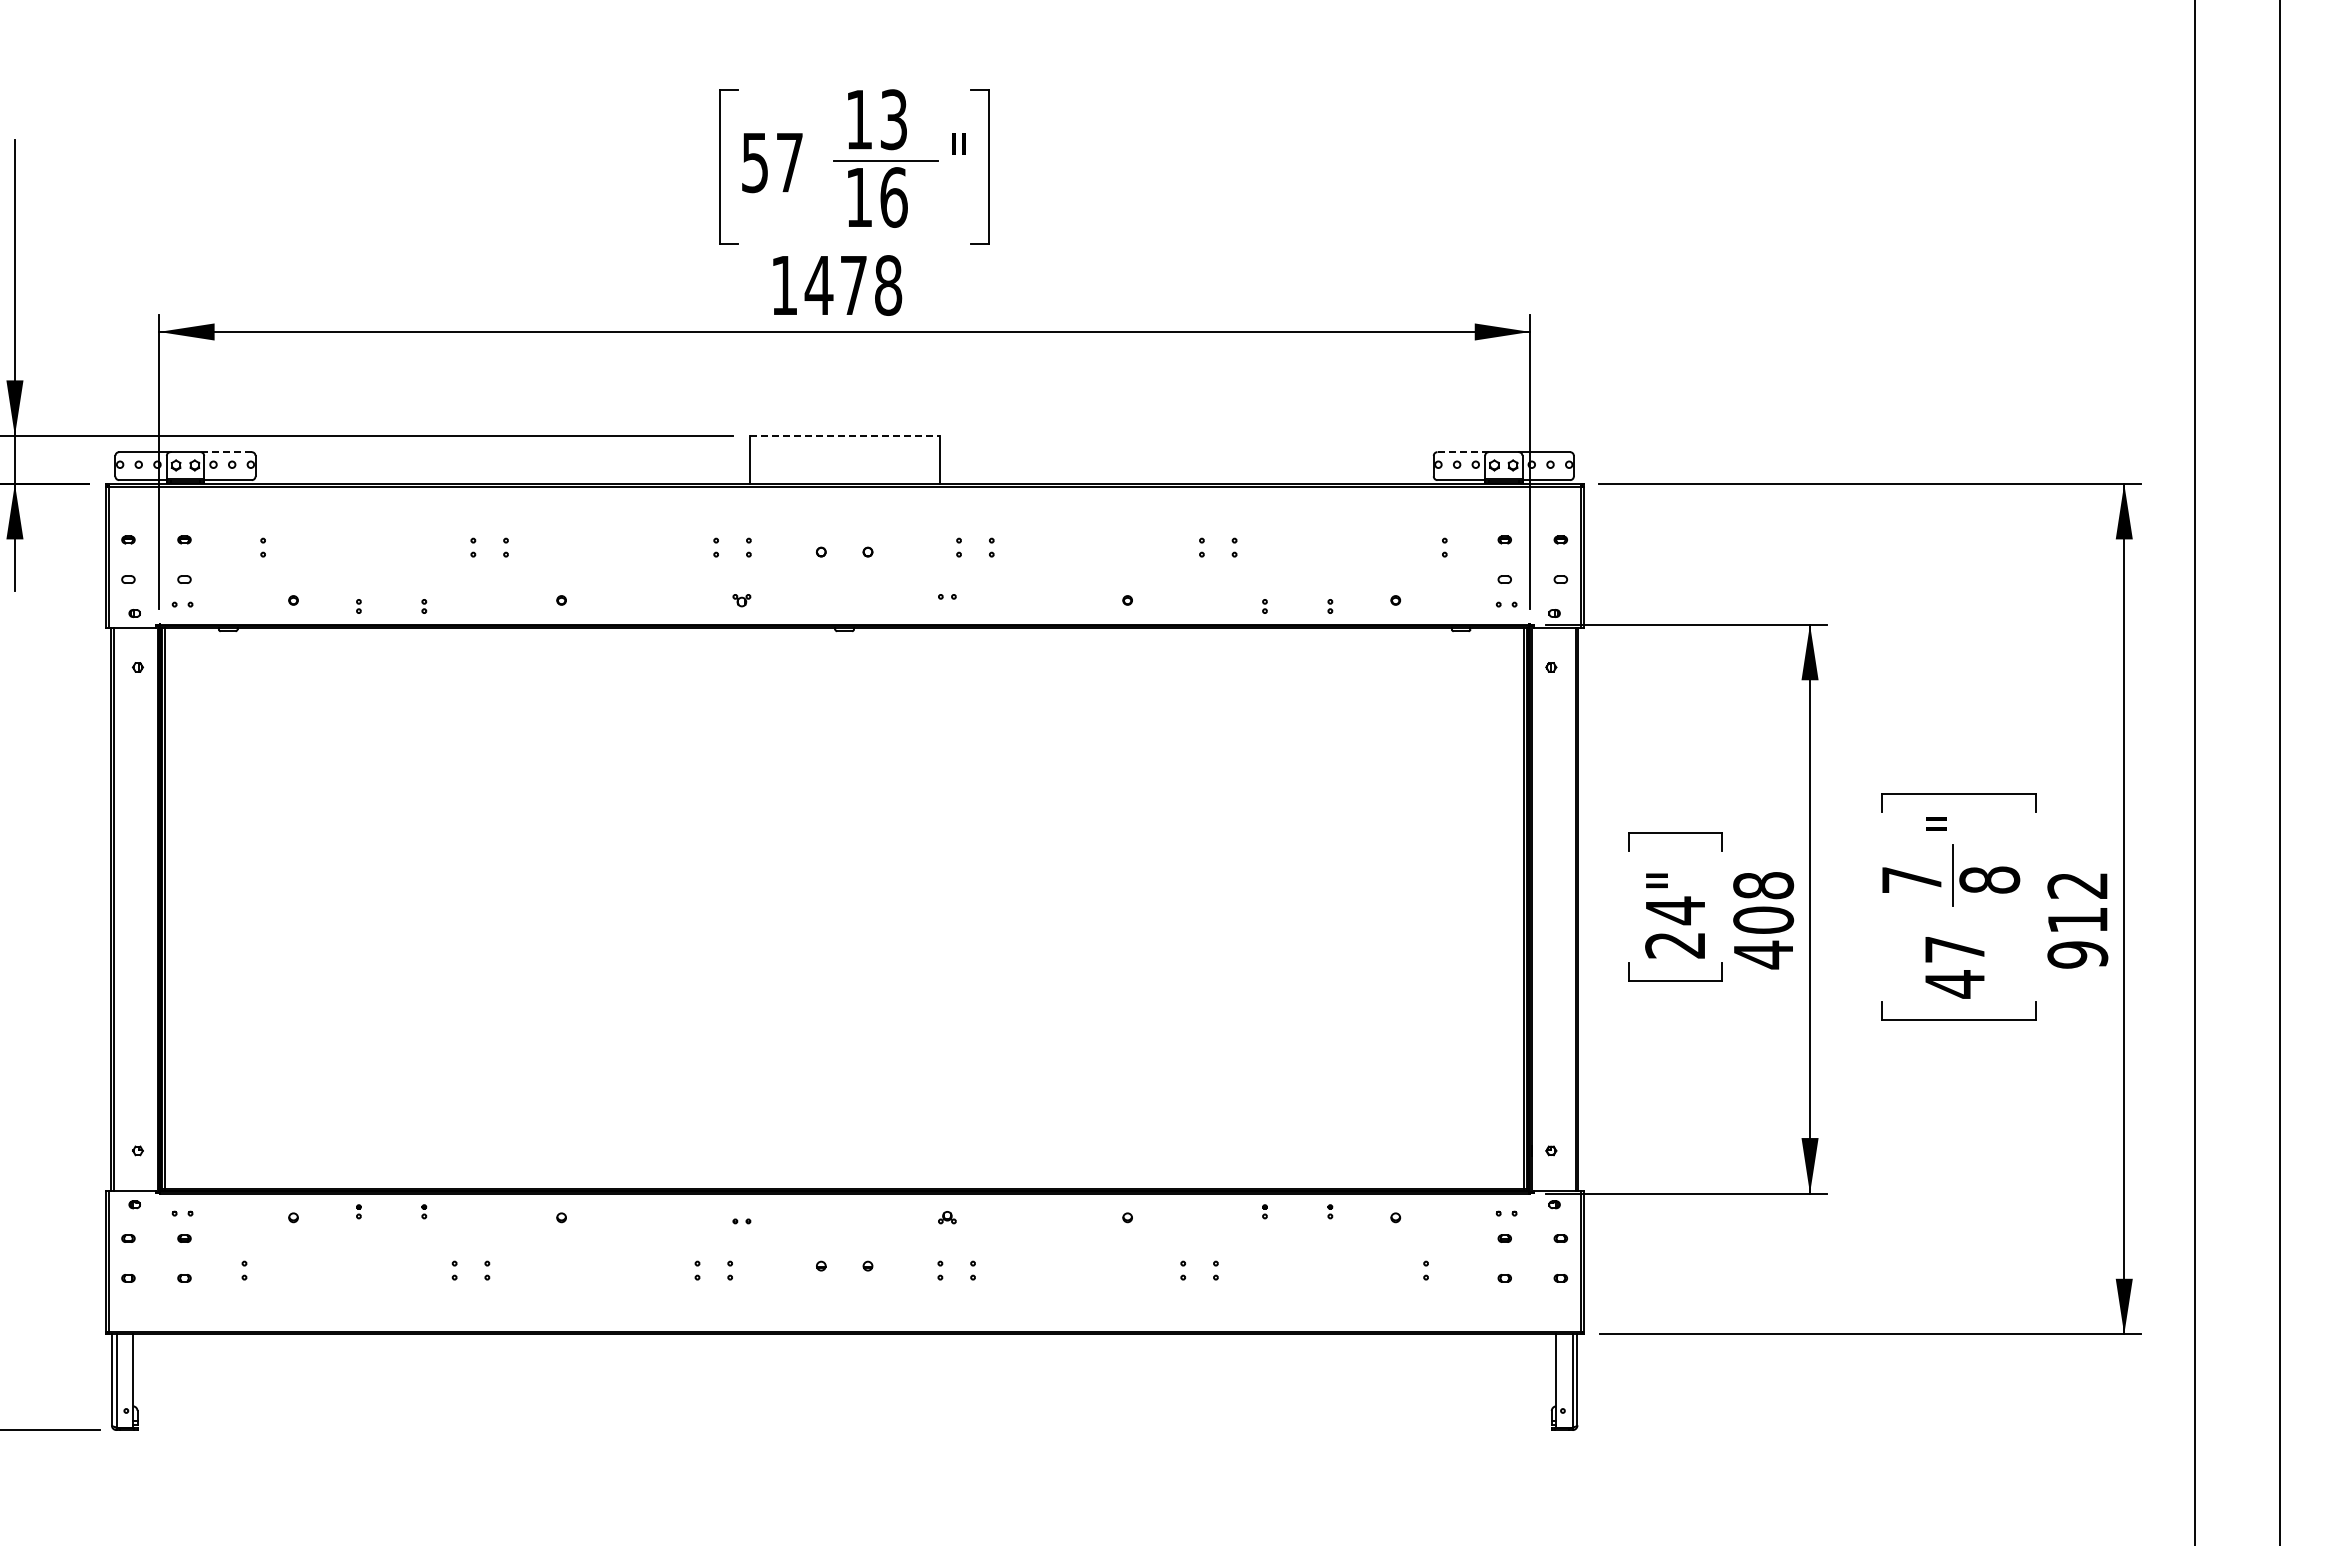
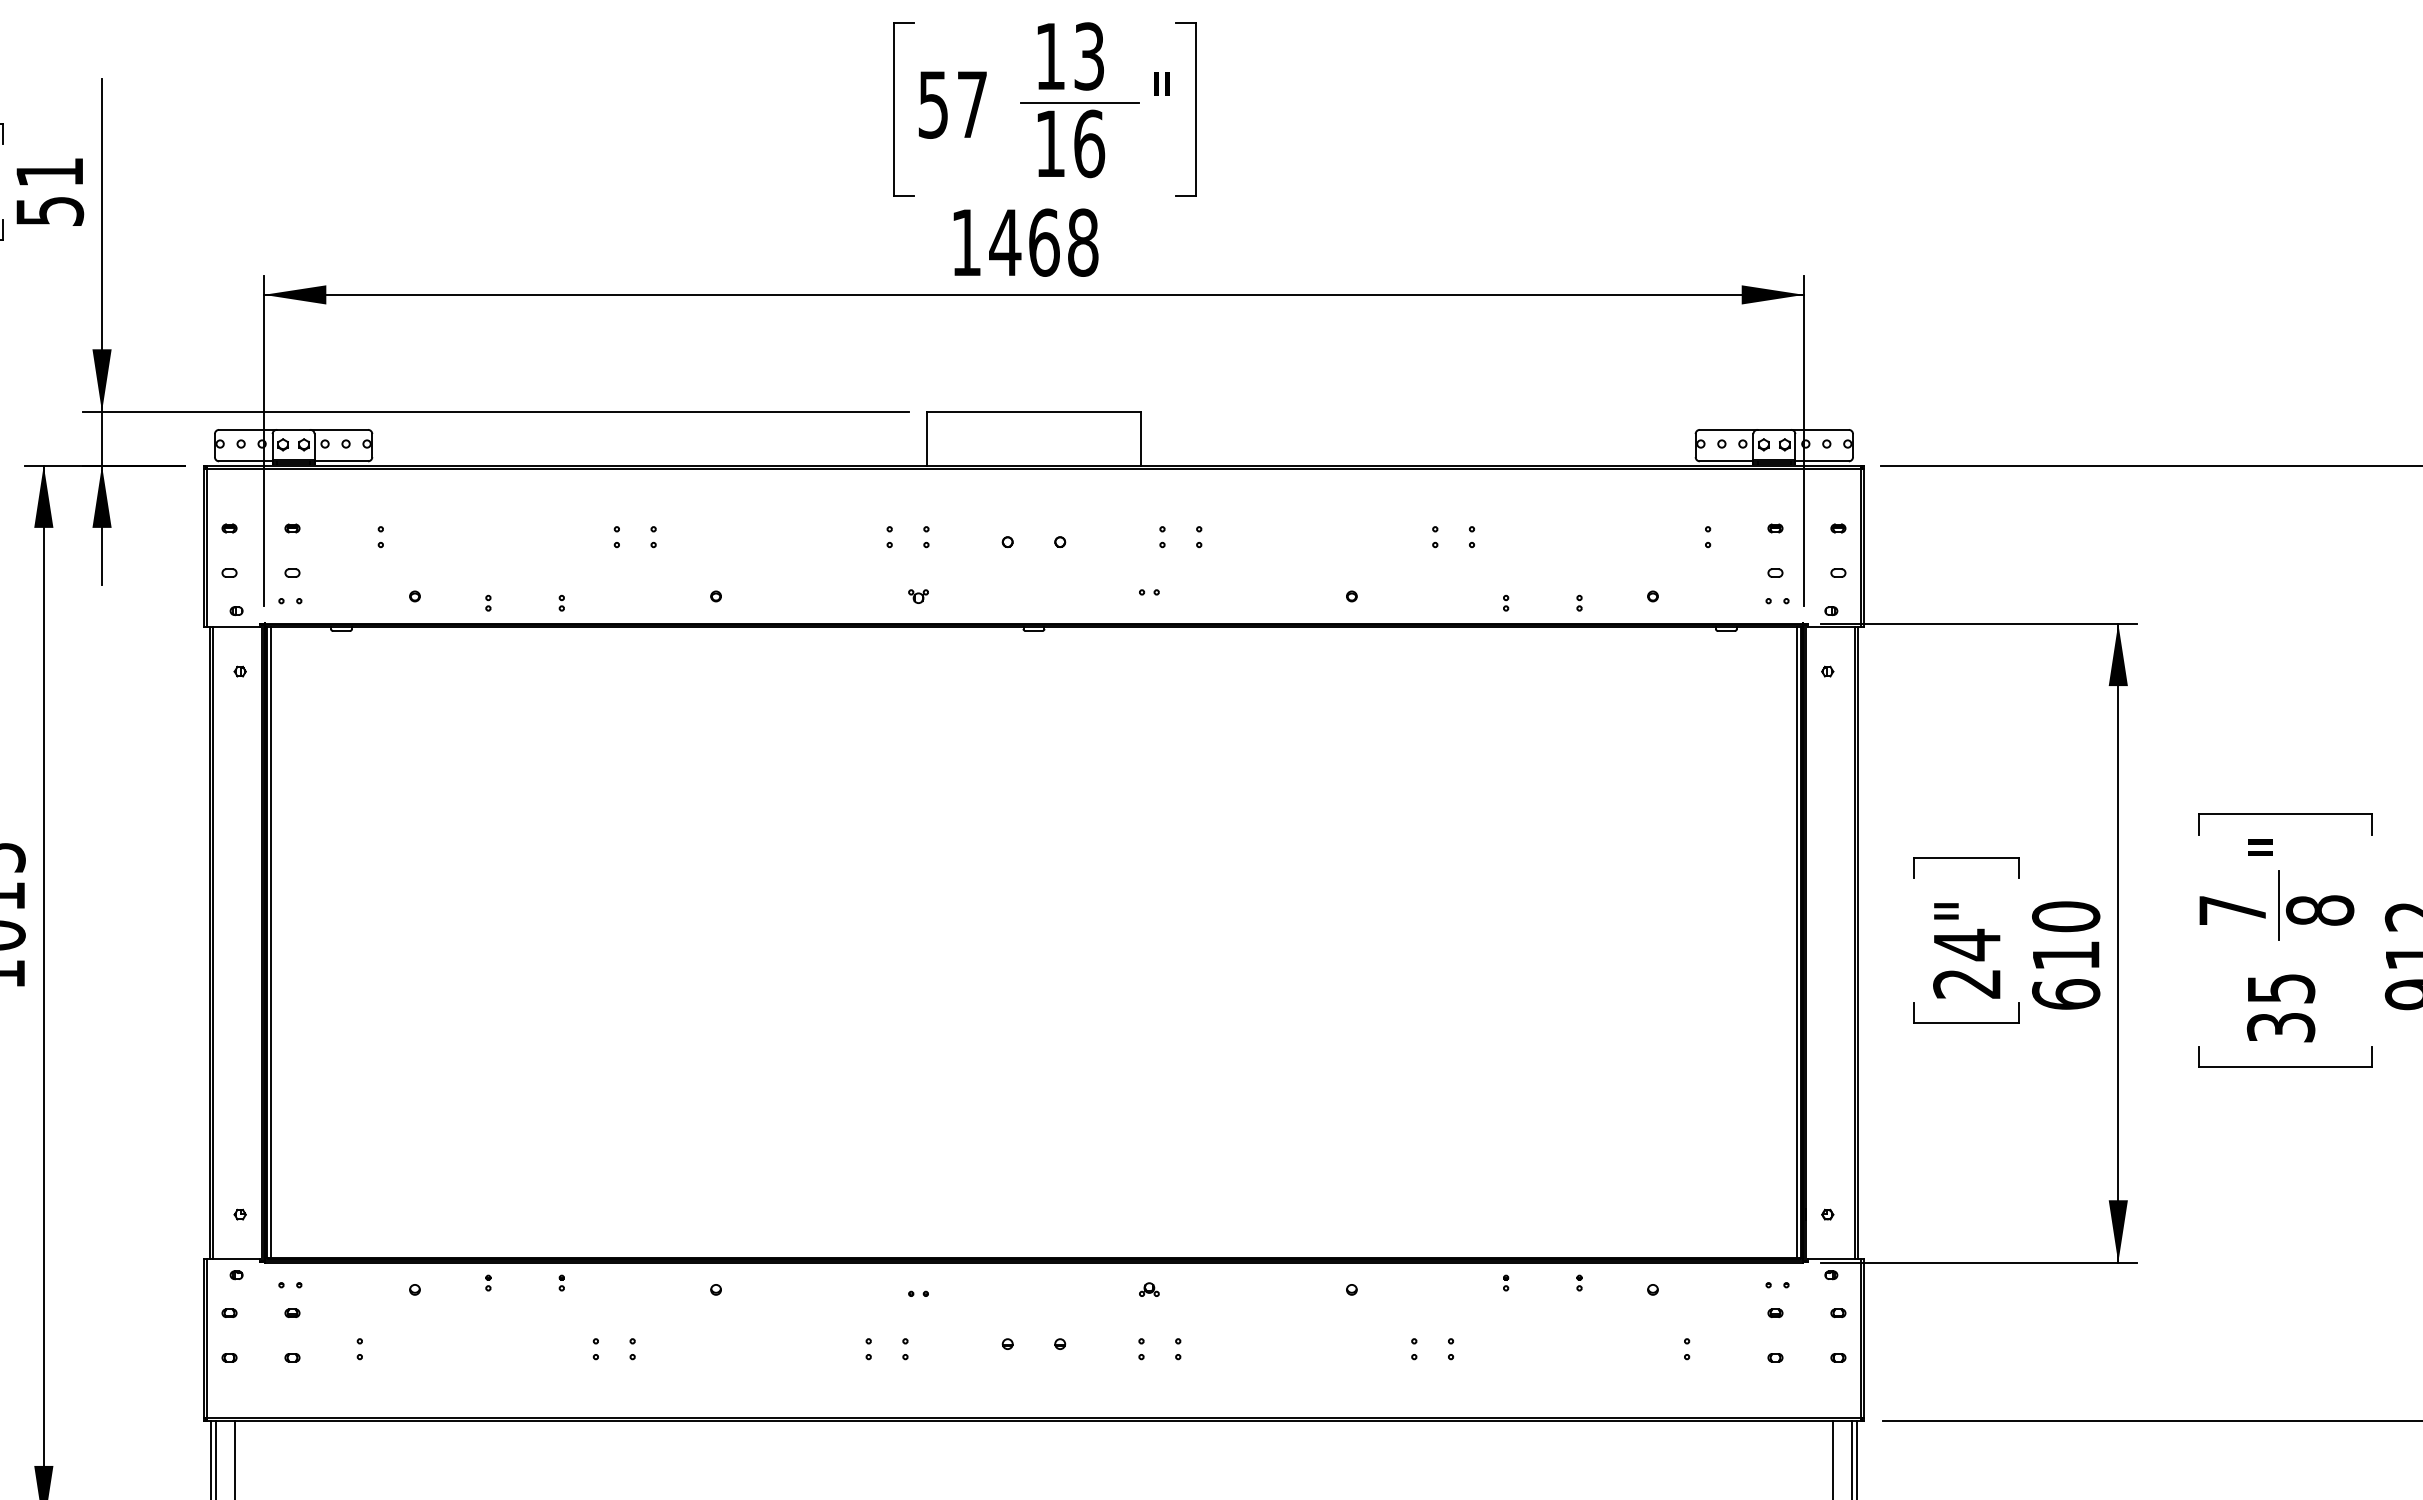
text: (853, 285) -> (1043, 242), 1478 -> 1468
line: (844, 435) -> (1033, 411), dashed -> solid
line: (226, 452) -> (339, 430), dashed -> solid
line: (1463, 452) -> (1729, 430), dashed -> solid
text: (1763, 920) -> (2066, 955), 408 -> 610
text: (1954, 967) -> (2280, 1008), 47 -> 35

